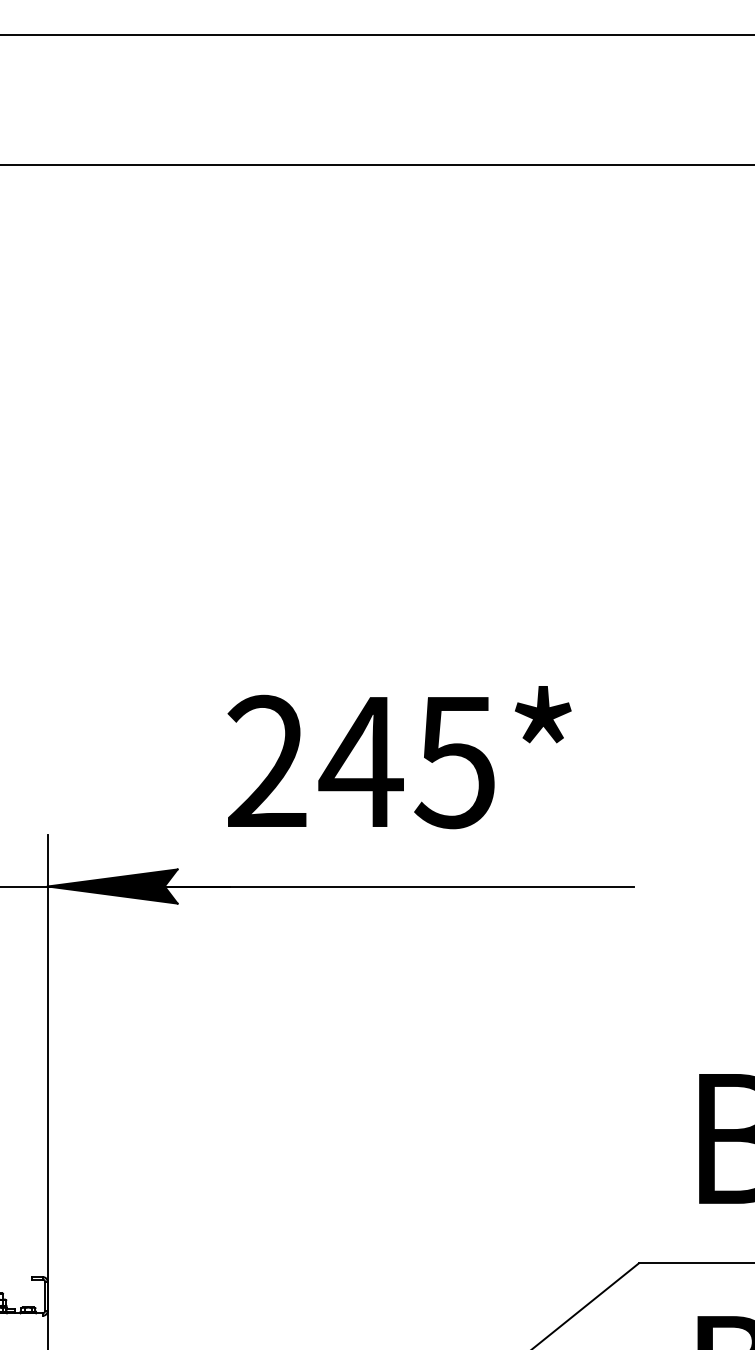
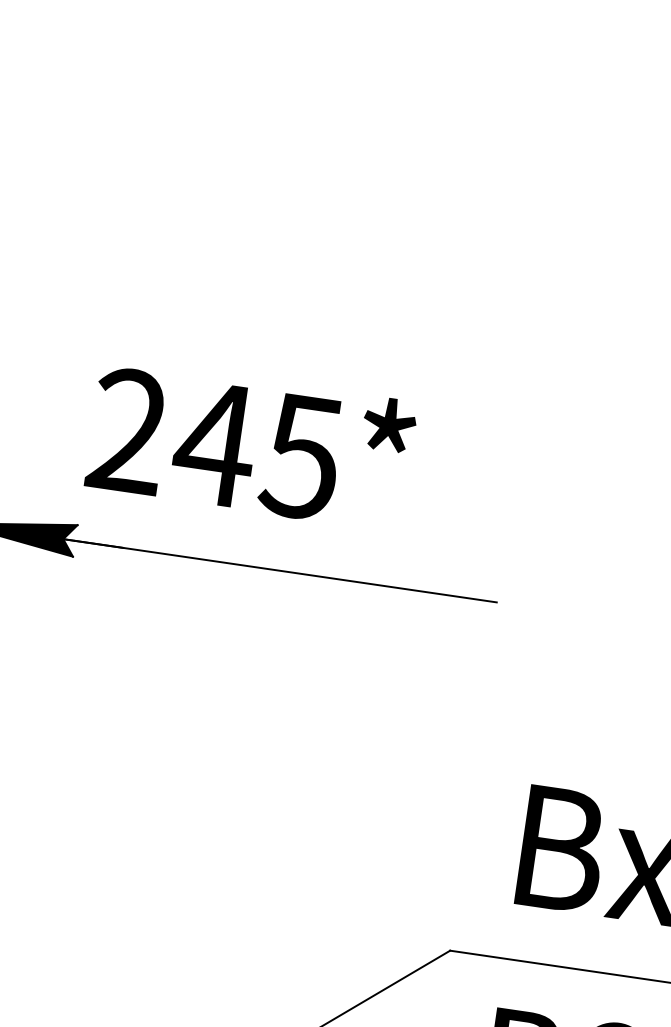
text: (399, 757) -> (251, 445), moved

